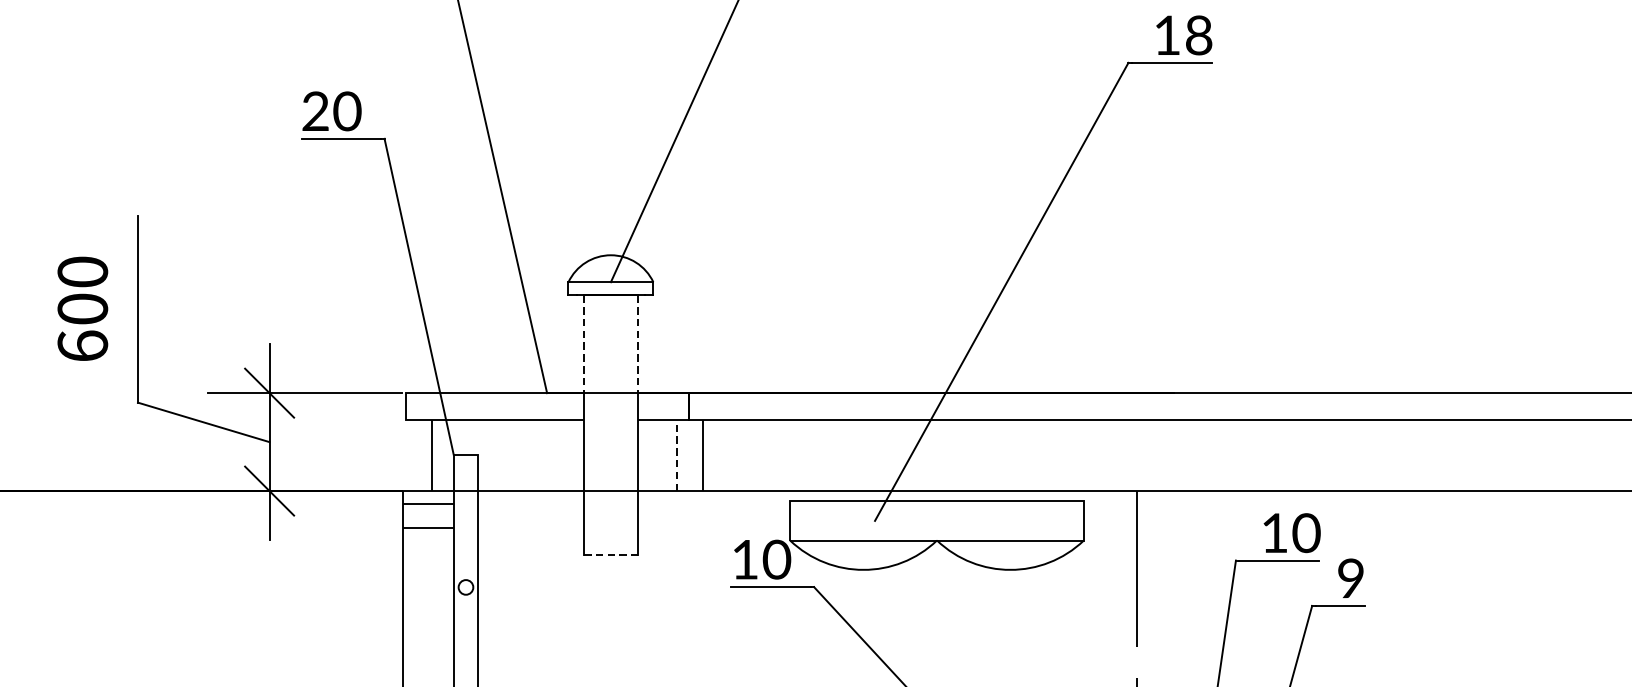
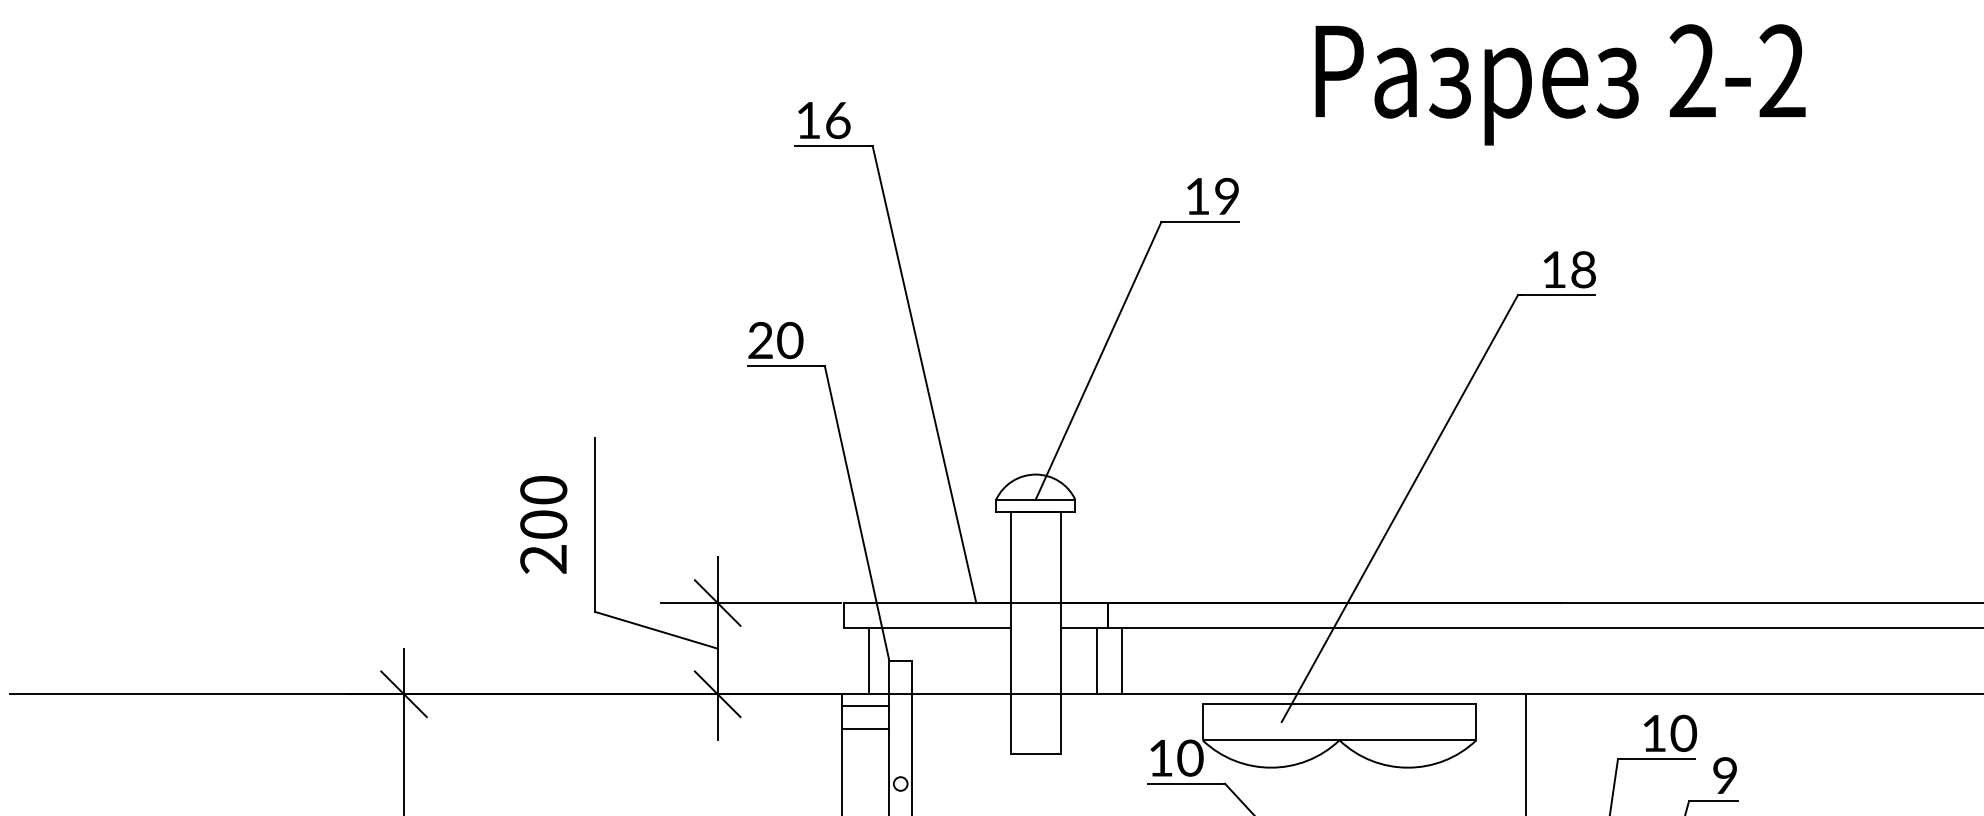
line: (583, 344) -> (1010, 557), dashed -> solid
line: (637, 344) -> (1060, 557), dashed -> solid
text: (82, 345) -> (543, 558), 600 -> 200
line: (677, 455) -> (1097, 661), dashed -> solid
line: (611, 554) -> (1036, 753), dashed -> solid

